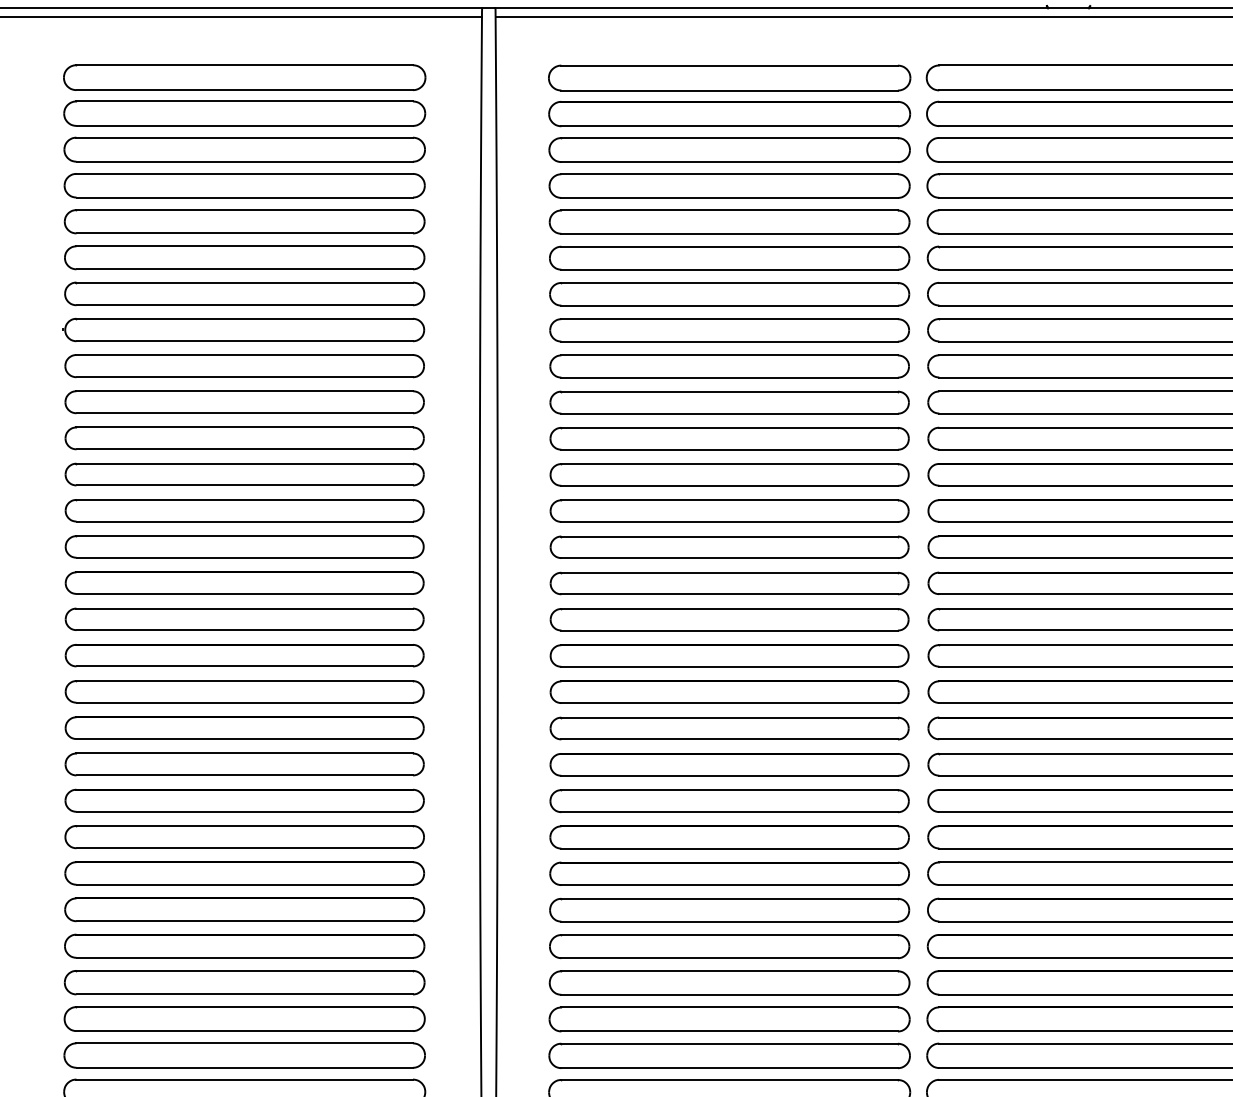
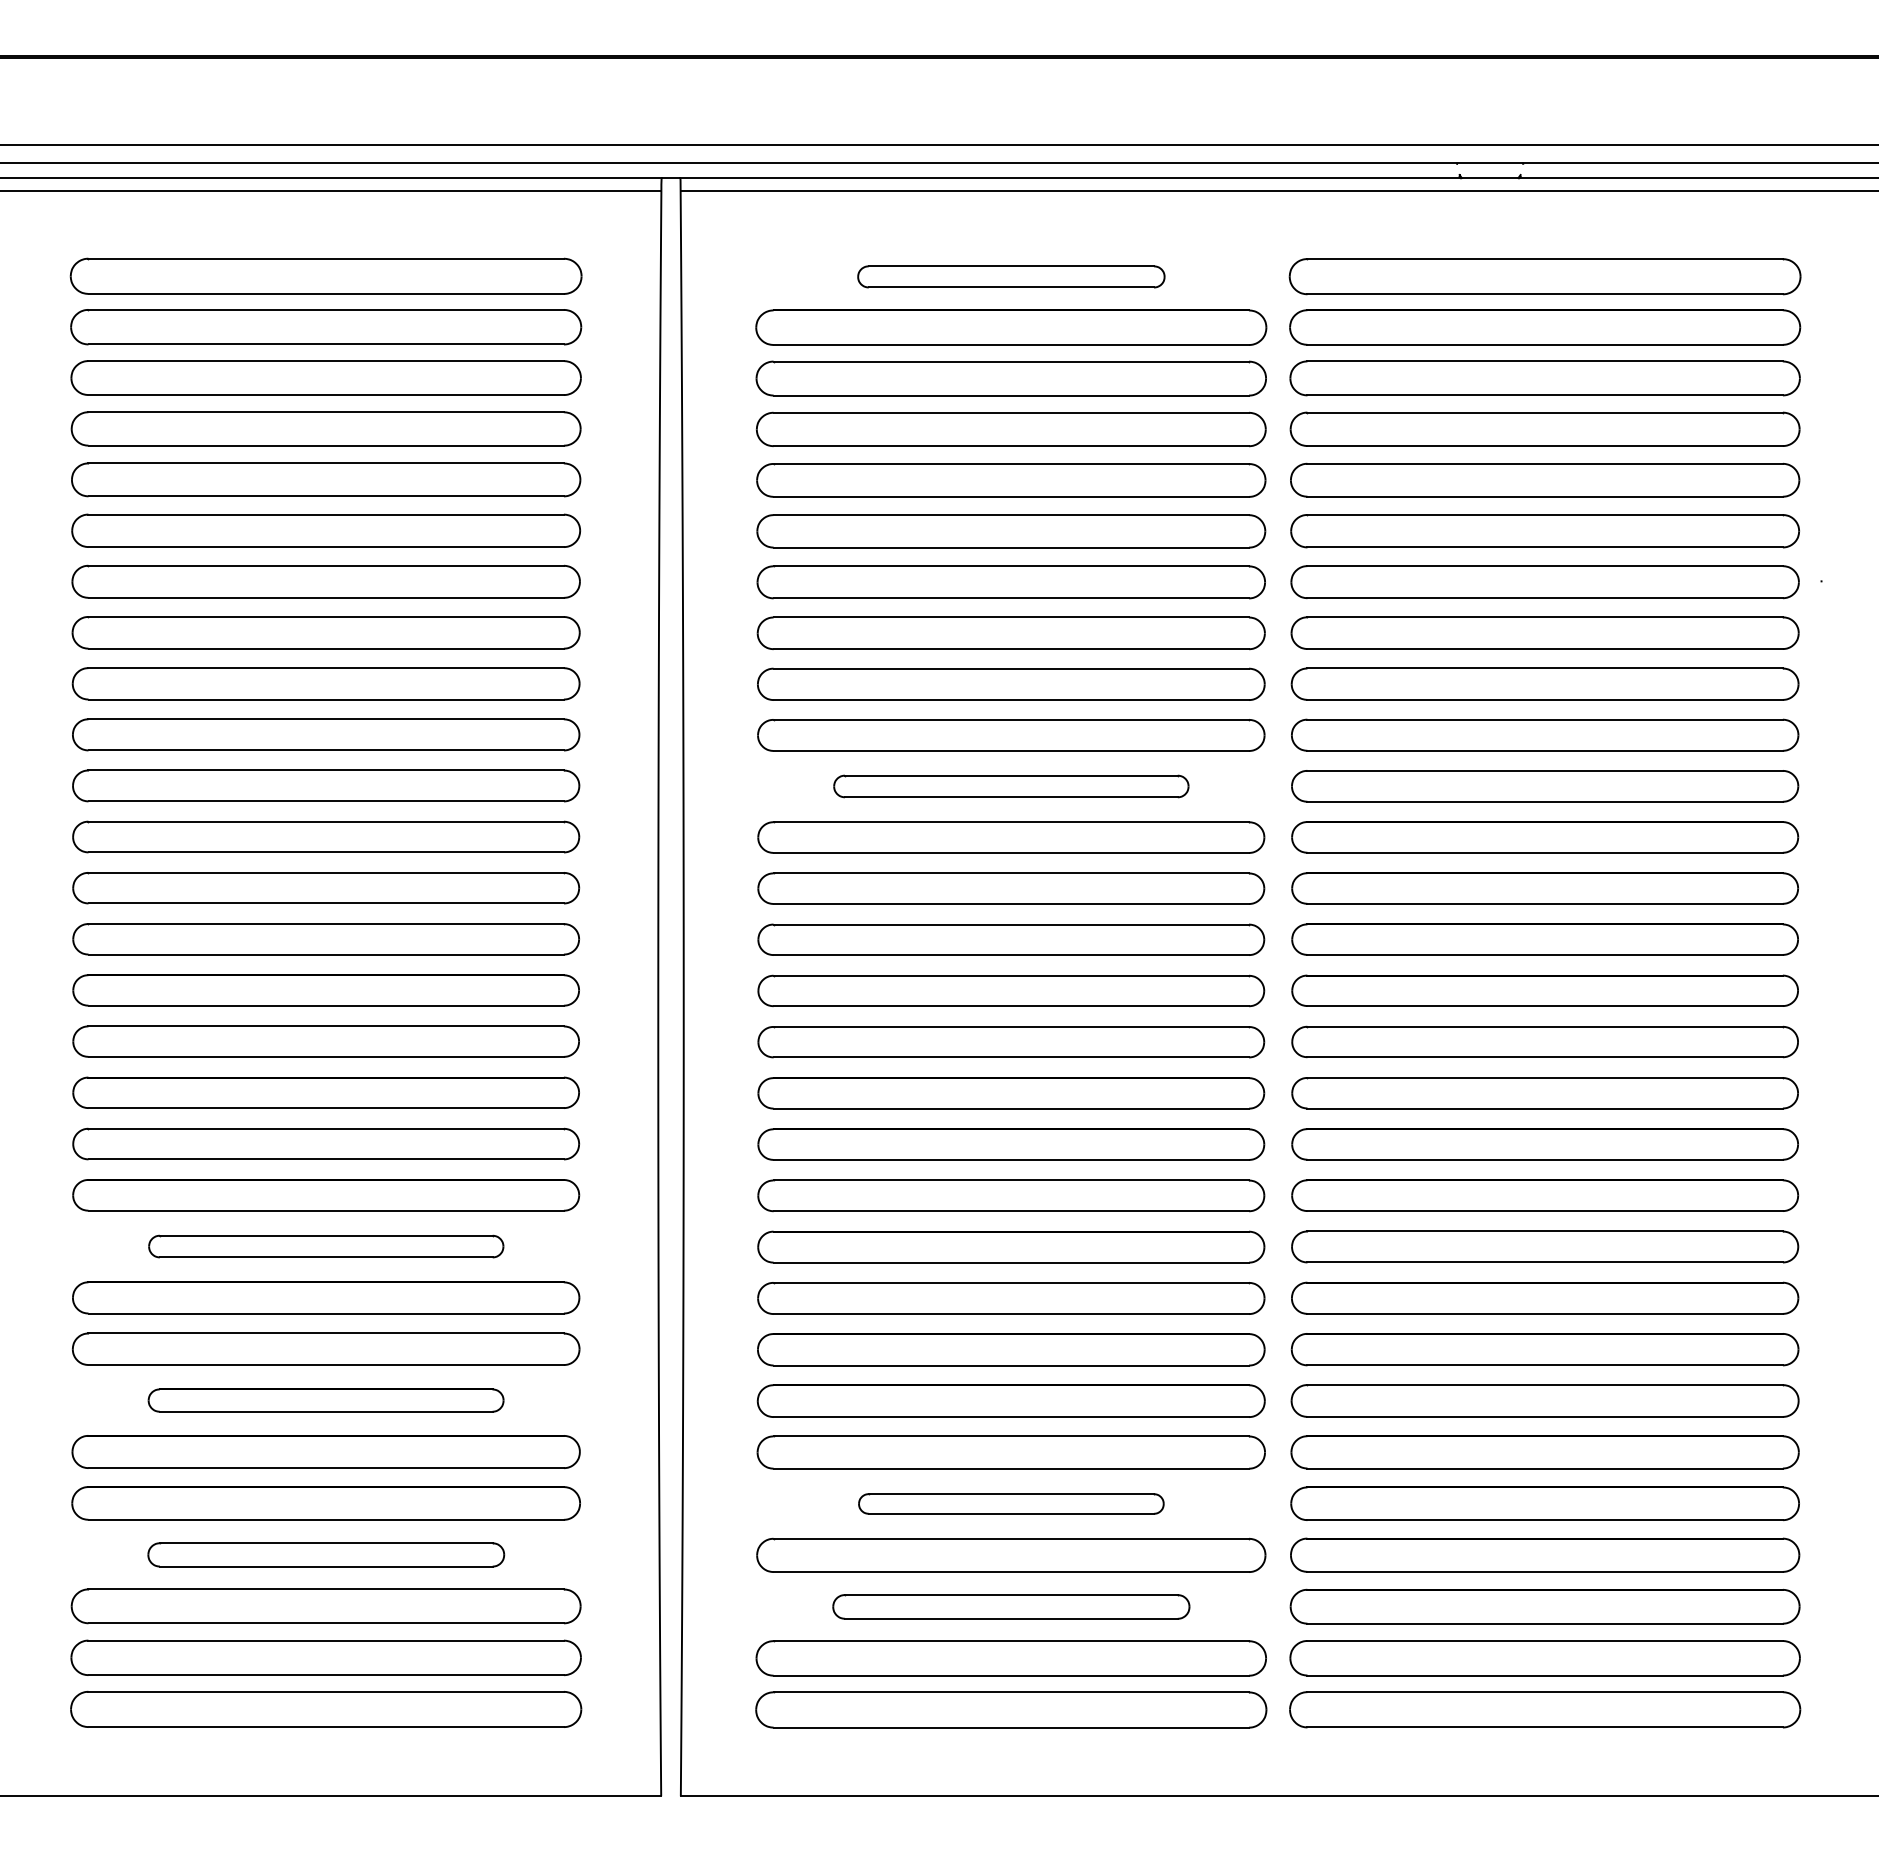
part: (729, 77) -> (1011, 276), size x0.6
part: (729, 438) -> (1011, 786), size x0.7
part: (244, 764) -> (326, 1246), size x0.7
part: (244, 873) -> (325, 1400), size x0.7
part: (729, 946) -> (1011, 1503), size x0.6
part: (244, 982) -> (326, 1554), size x0.7
part: (729, 1019) -> (1011, 1606), size x0.7

